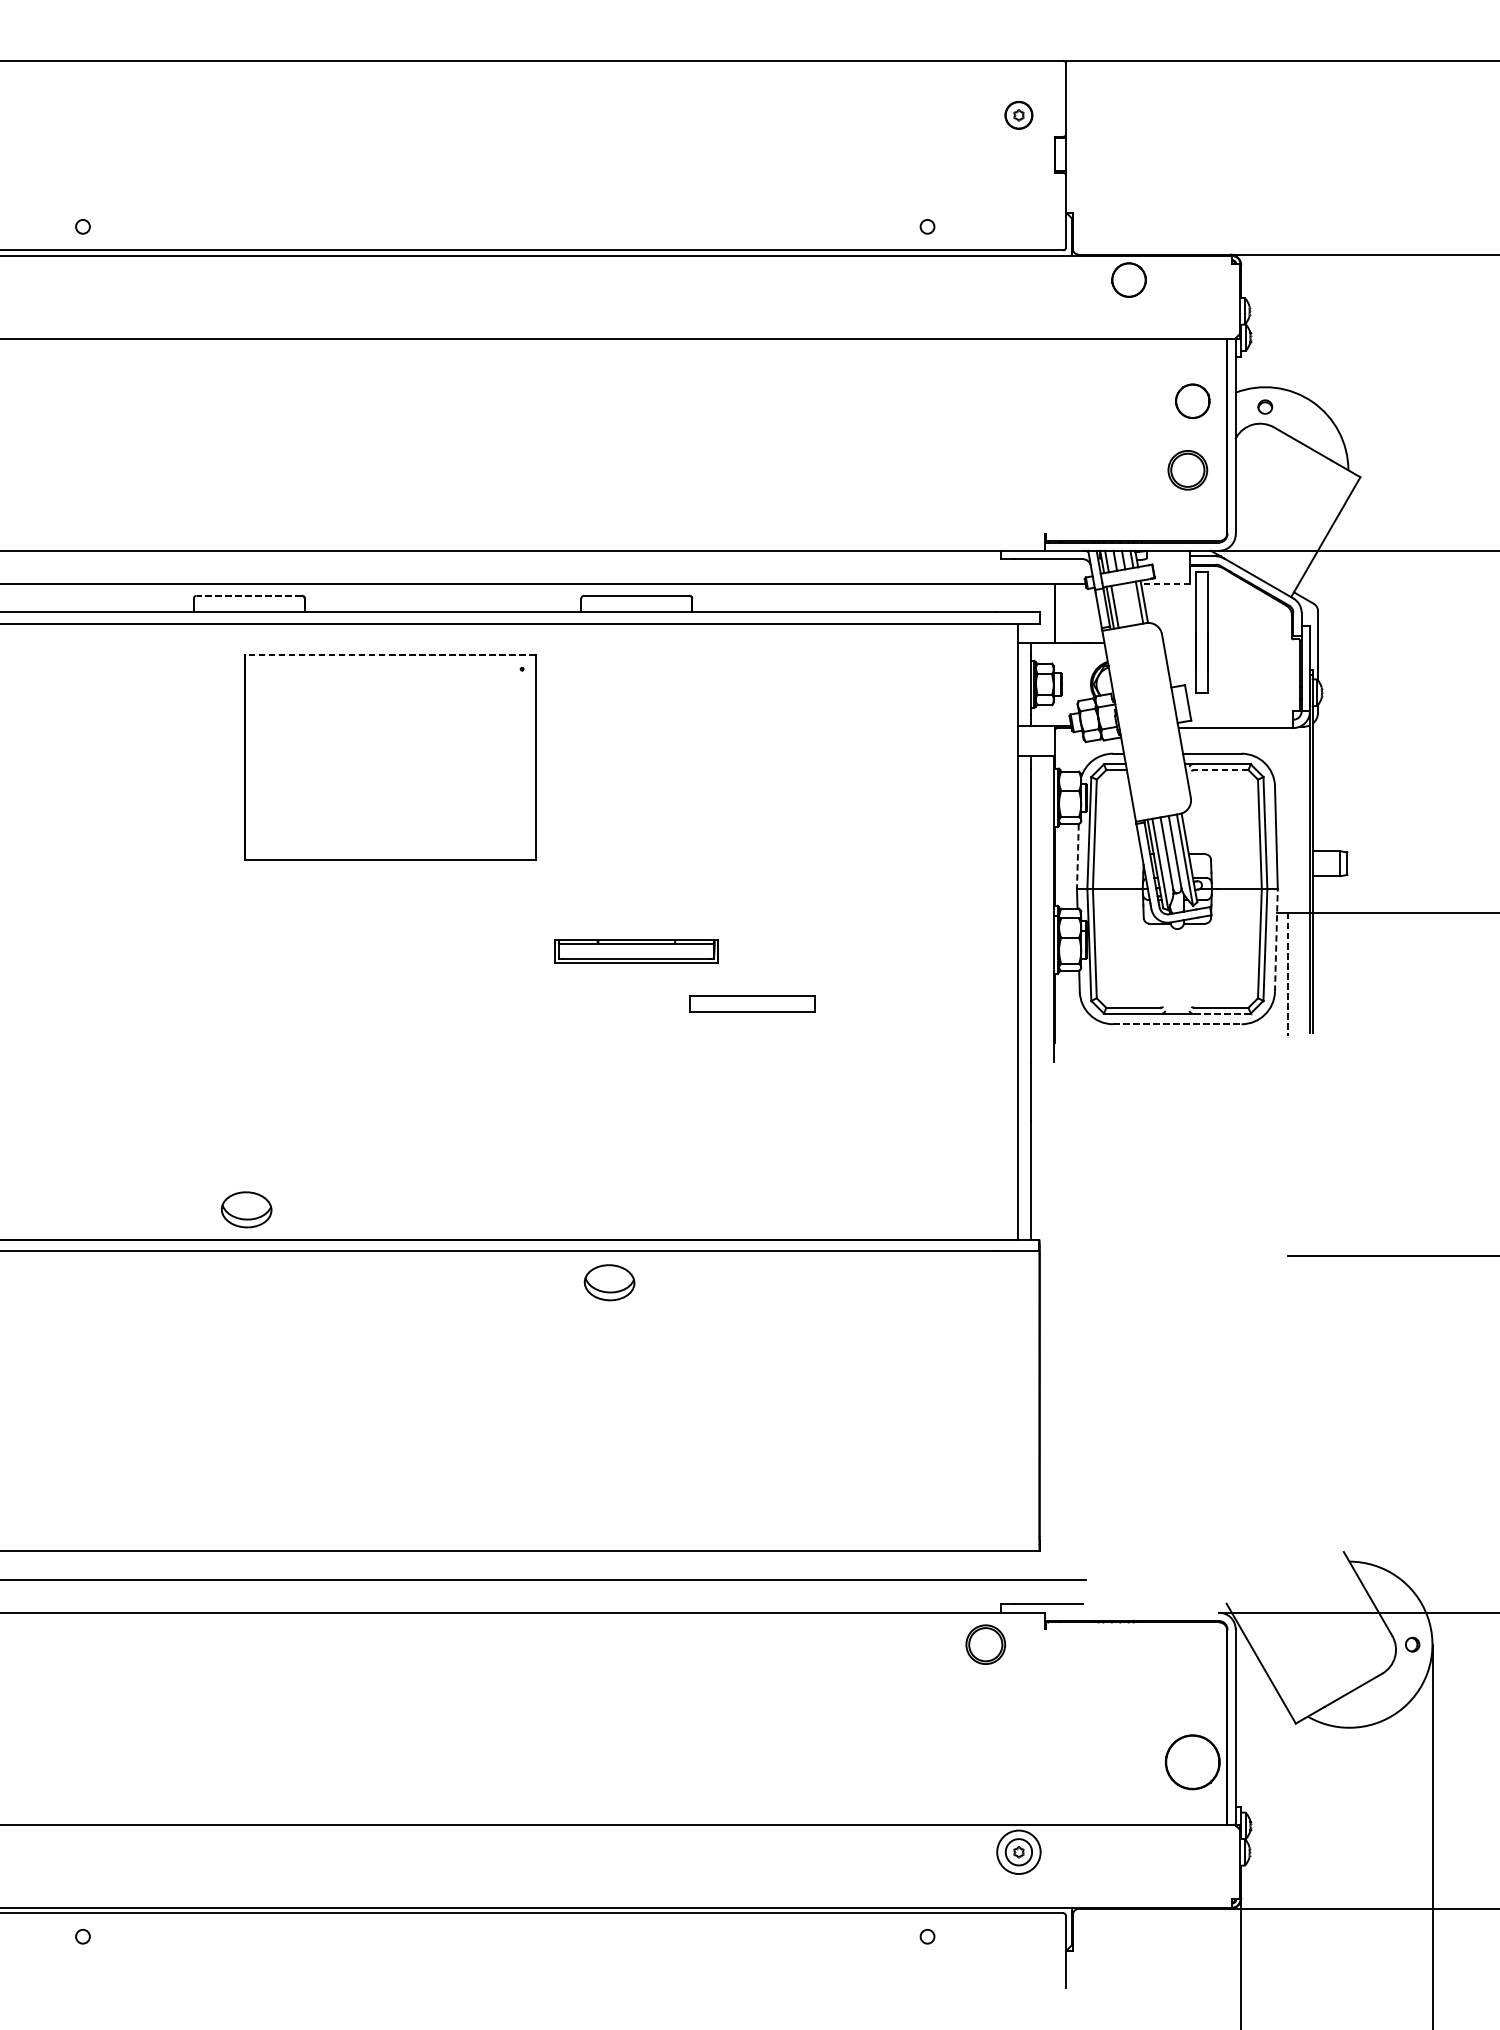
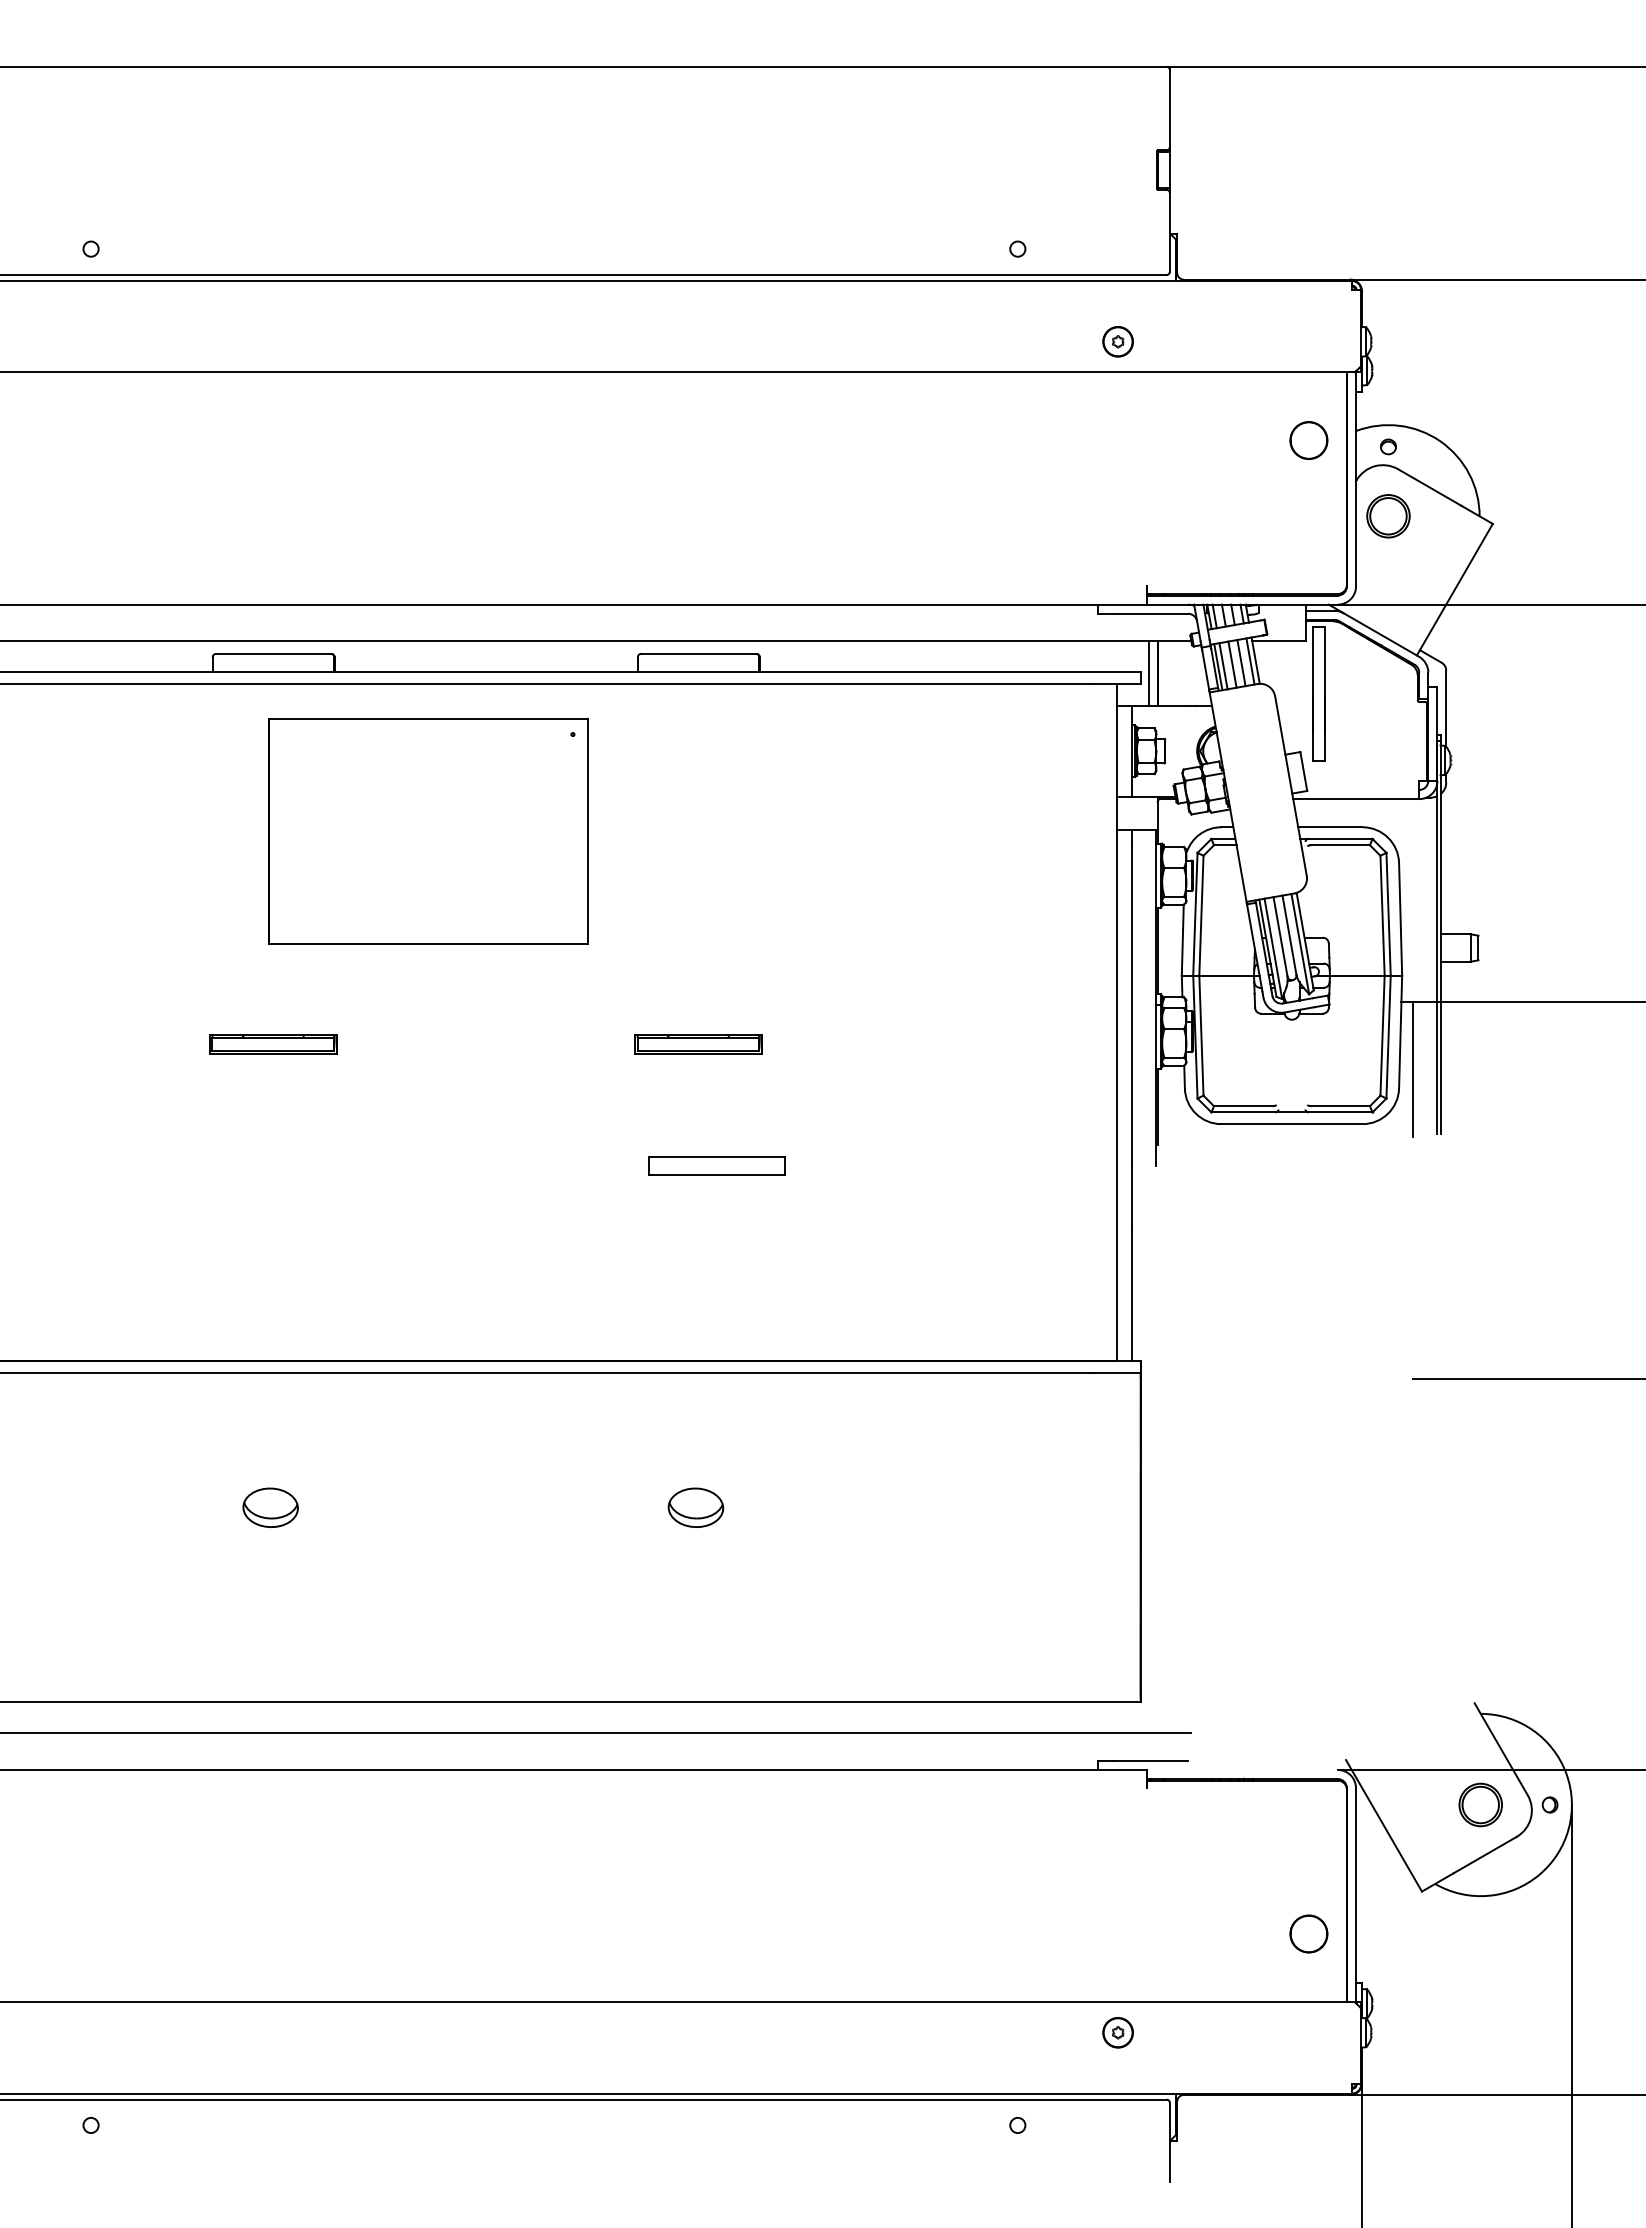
part: (1018, 115) -> (1117, 341), moved
circle: (1128, 280) -> (1238, 307), removed
part: (1187, 470) -> (1388, 516), moved
line: (1166, 584) -> (1279, 641), dashed -> solid
line: (249, 596) -> (273, 654), dashed -> solid
line: (1131, 604) -> (1241, 663), added
line: (1123, 605) -> (1232, 664), added
line: (1046, 613) -> (1148, 673), added
line: (390, 655) -> (428, 719), dashed -> solid
line: (1221, 770) -> (1340, 845), dashed -> solid
line: (1077, 856) -> (1182, 940), dashed -> solid
line: (1276, 939) -> (1400, 1031), dashed -> solid
part: (249, 951) -> (273, 1044), added
part: (636, 951) -> (698, 1044), size x0.71
line: (1287, 974) -> (1412, 1069), dashed -> solid
part: (752, 1003) -> (716, 1165), moved
line: (1221, 1013) -> (1340, 1112), dashed -> solid
line: (1177, 1024) -> (1292, 1124), dashed -> solid
part: (246, 1209) -> (270, 1507), moved
part: (609, 1282) -> (695, 1507), moved
part: (985, 1644) -> (1480, 1804), moved
circle: (1192, 1761) -> (1308, 1933), size x0.62
circle: (1019, 1852) -> (1118, 2032), size x0.62

